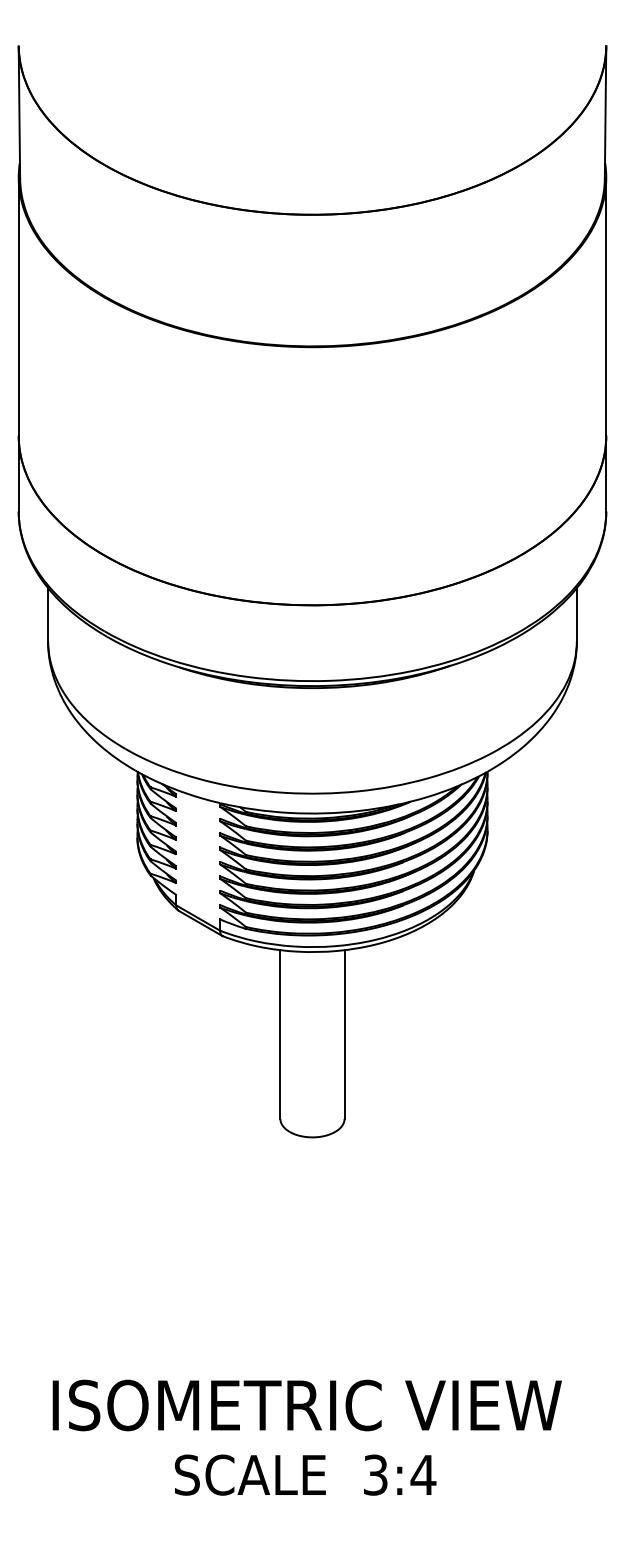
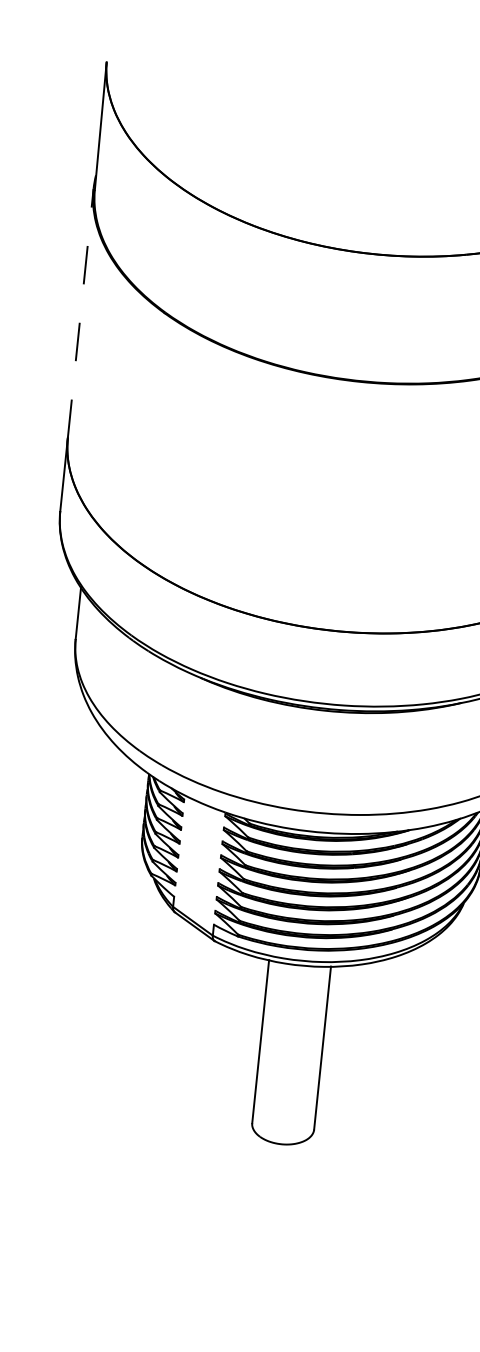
line: (18, 306) -> (80, 313), solid -> dashed

